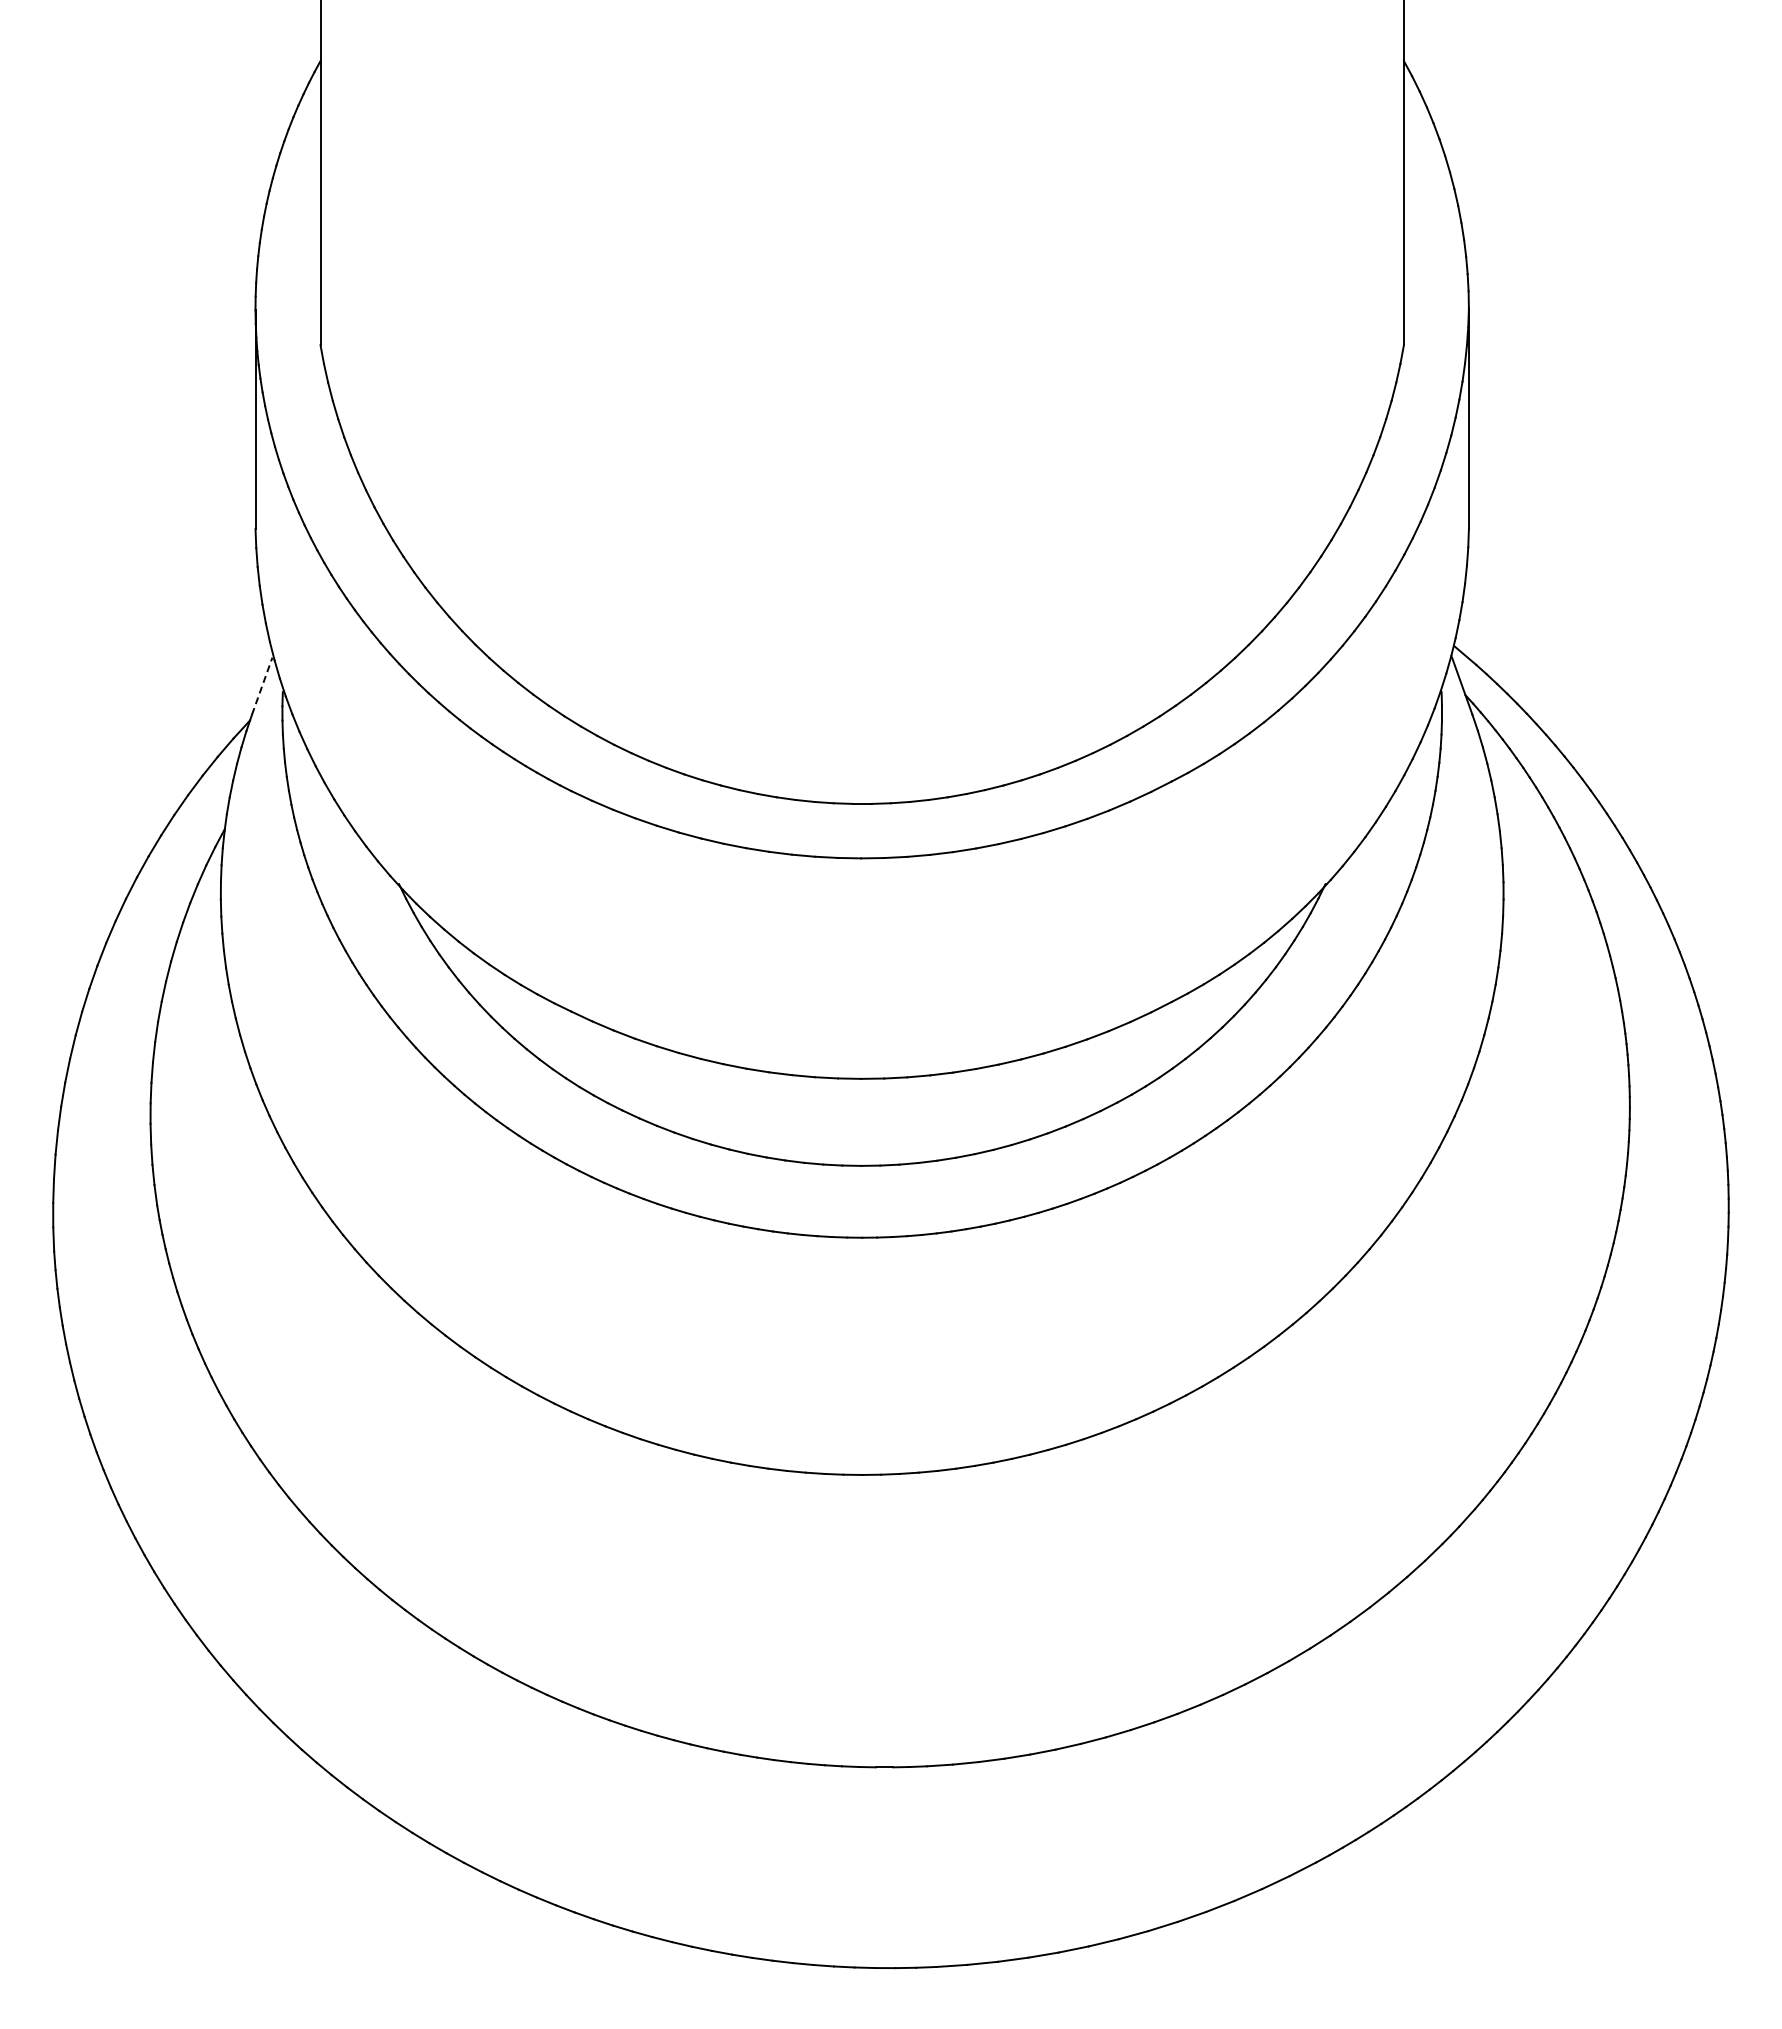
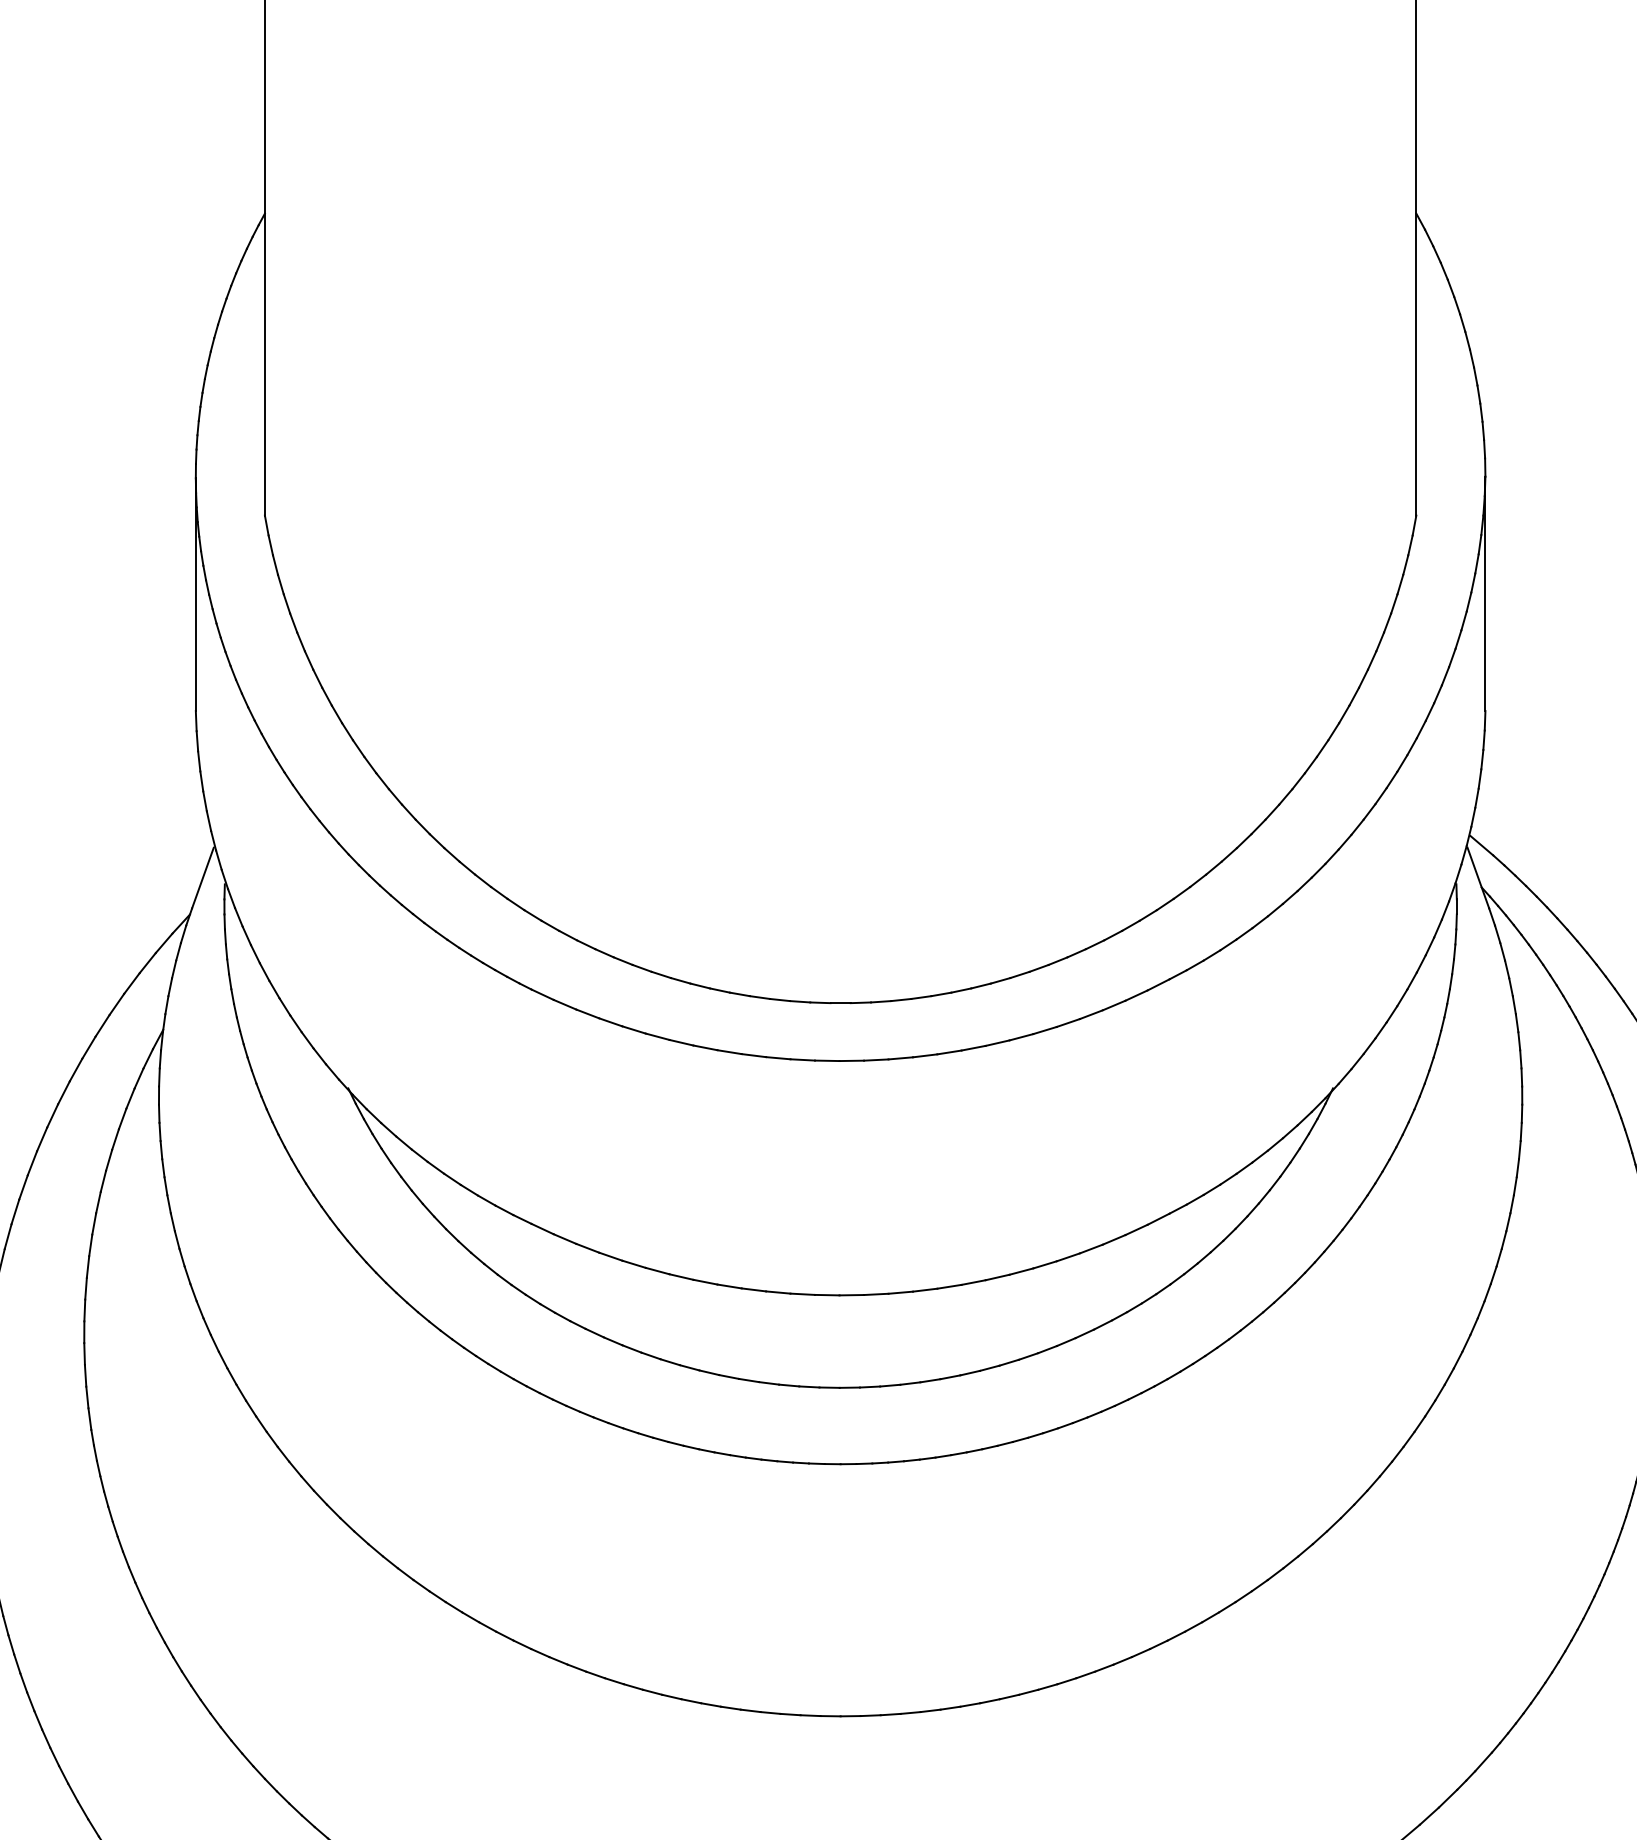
line: (262, 685) -> (203, 877), dashed -> solid

